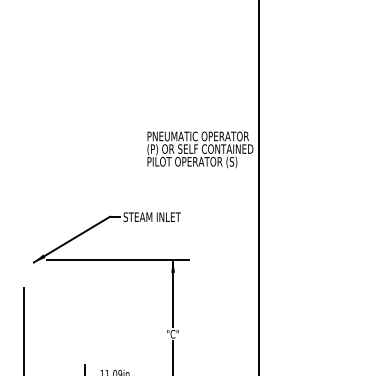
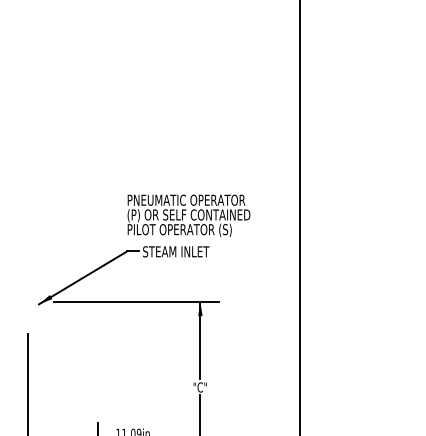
text: (199, 149) -> (188, 215), moved

